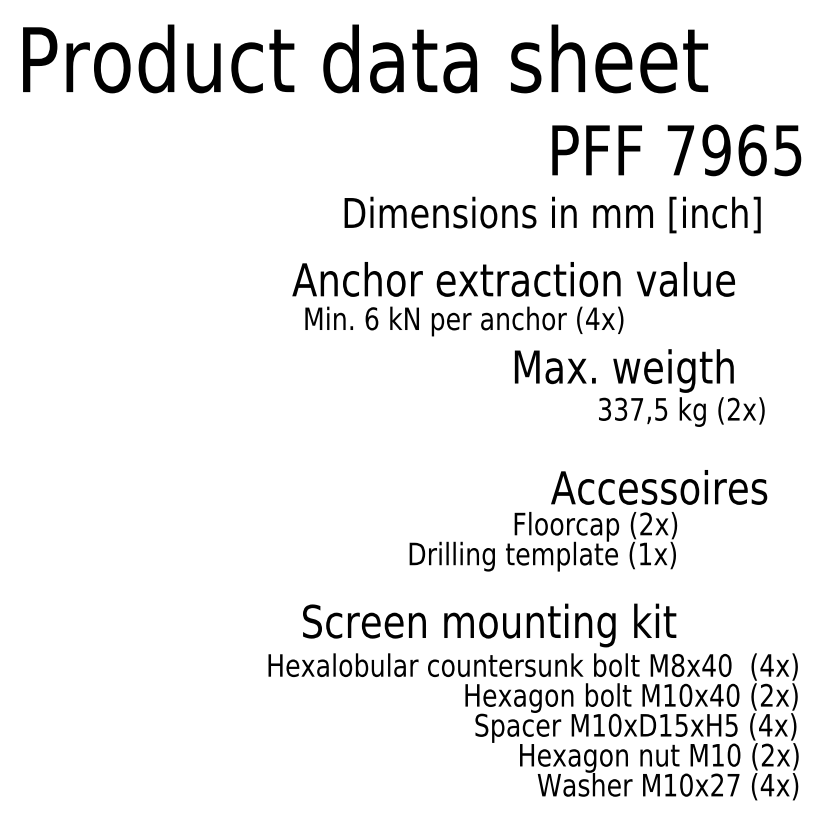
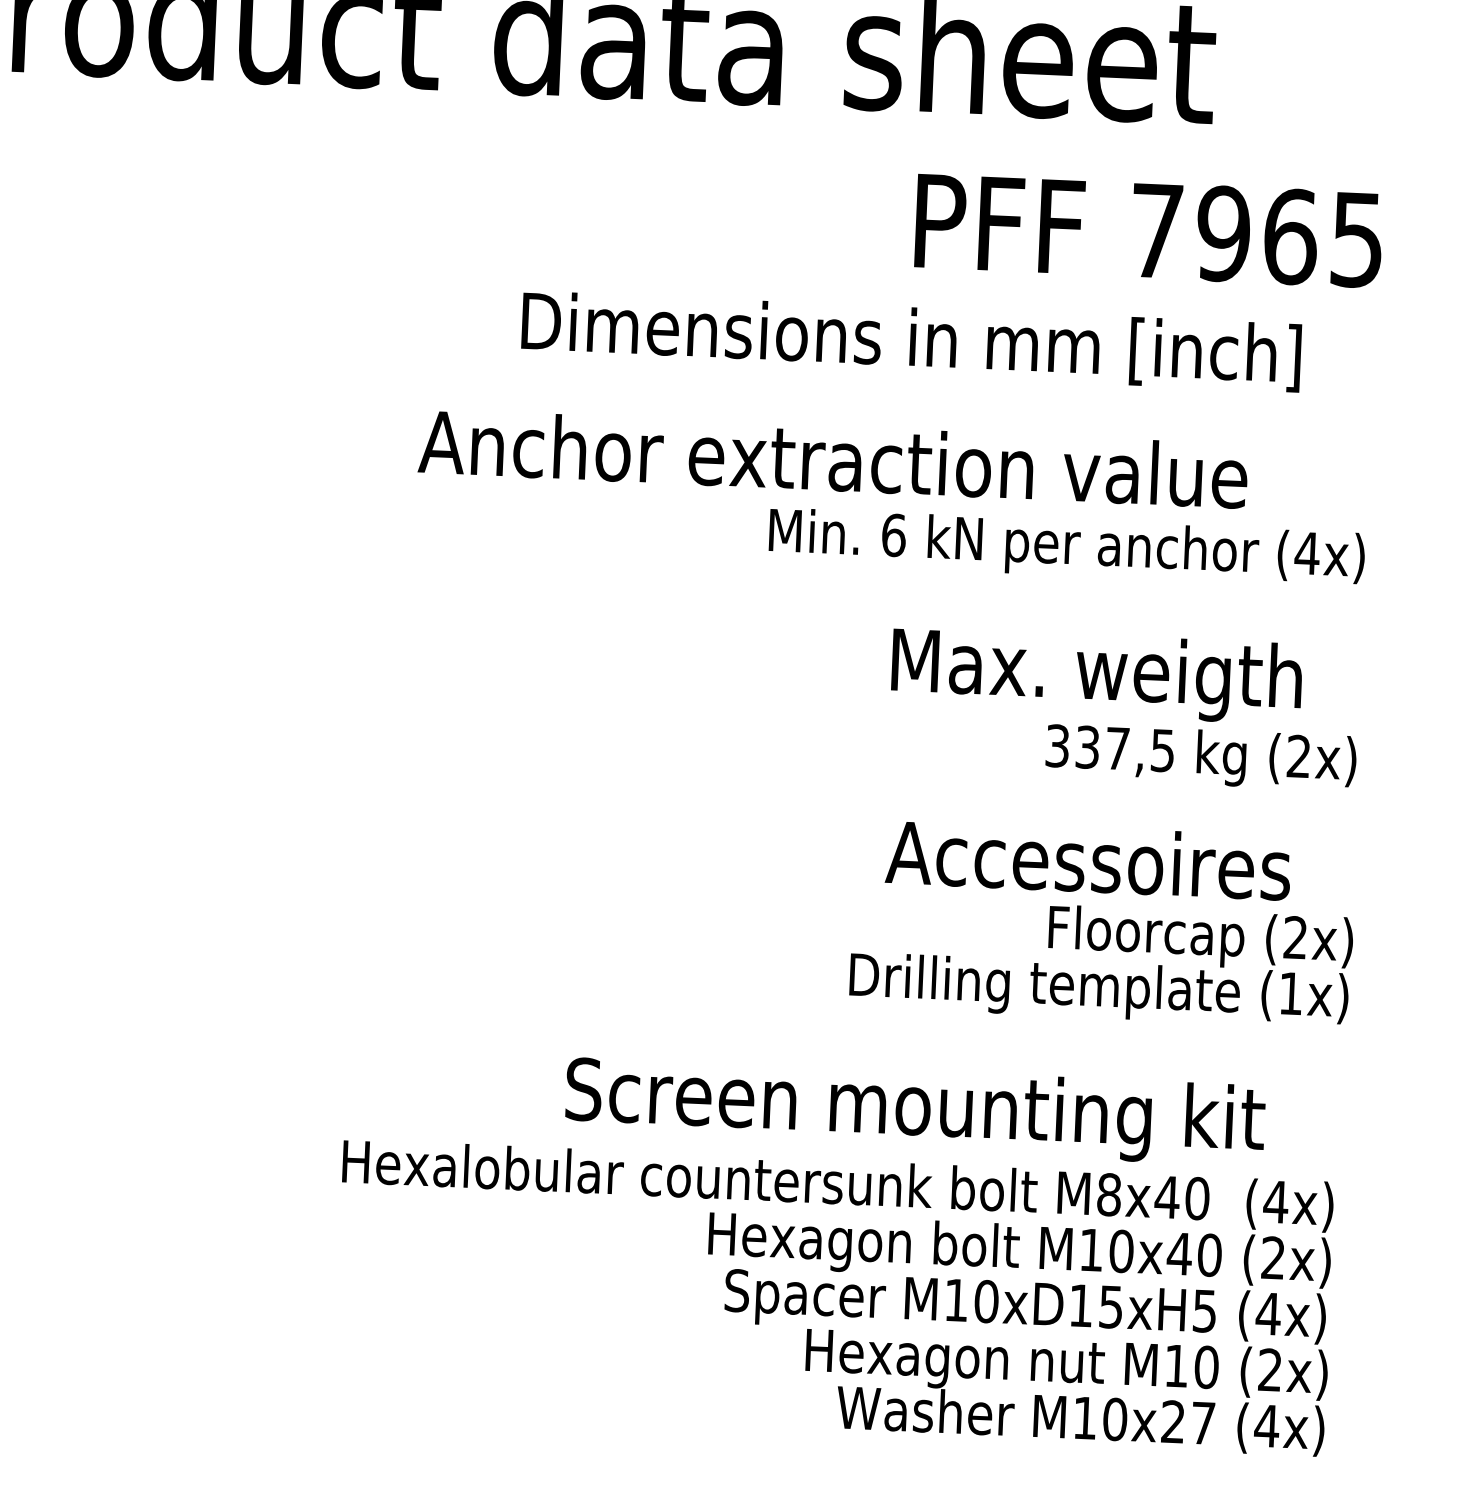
text: (464, 321) -> (1067, 547), moved
text: (639, 387) -> (1123, 707), moved
text: (543, 541) -> (1101, 961), moved
text: (489, 625) -> (915, 1111), moved

